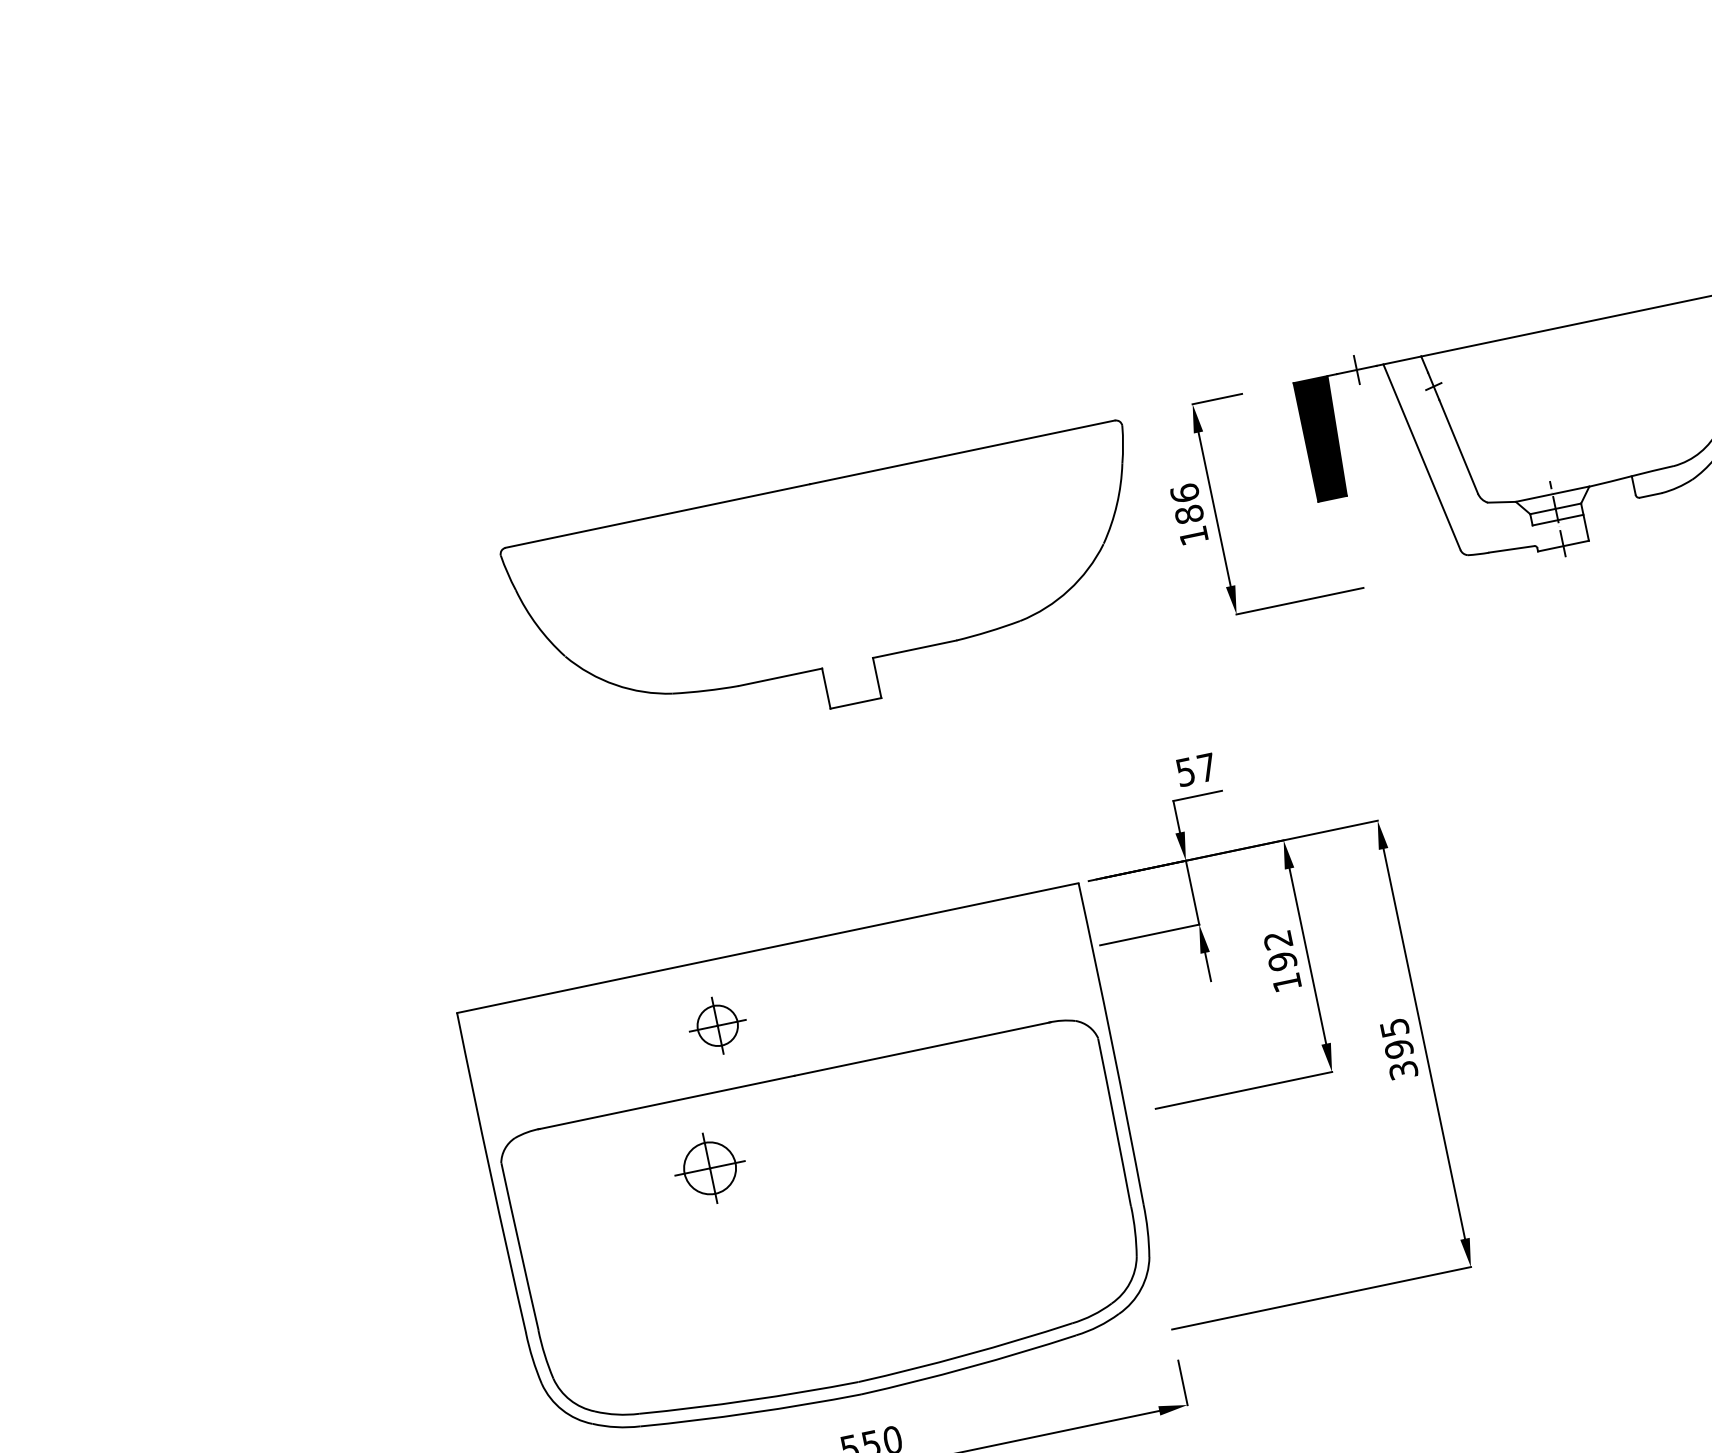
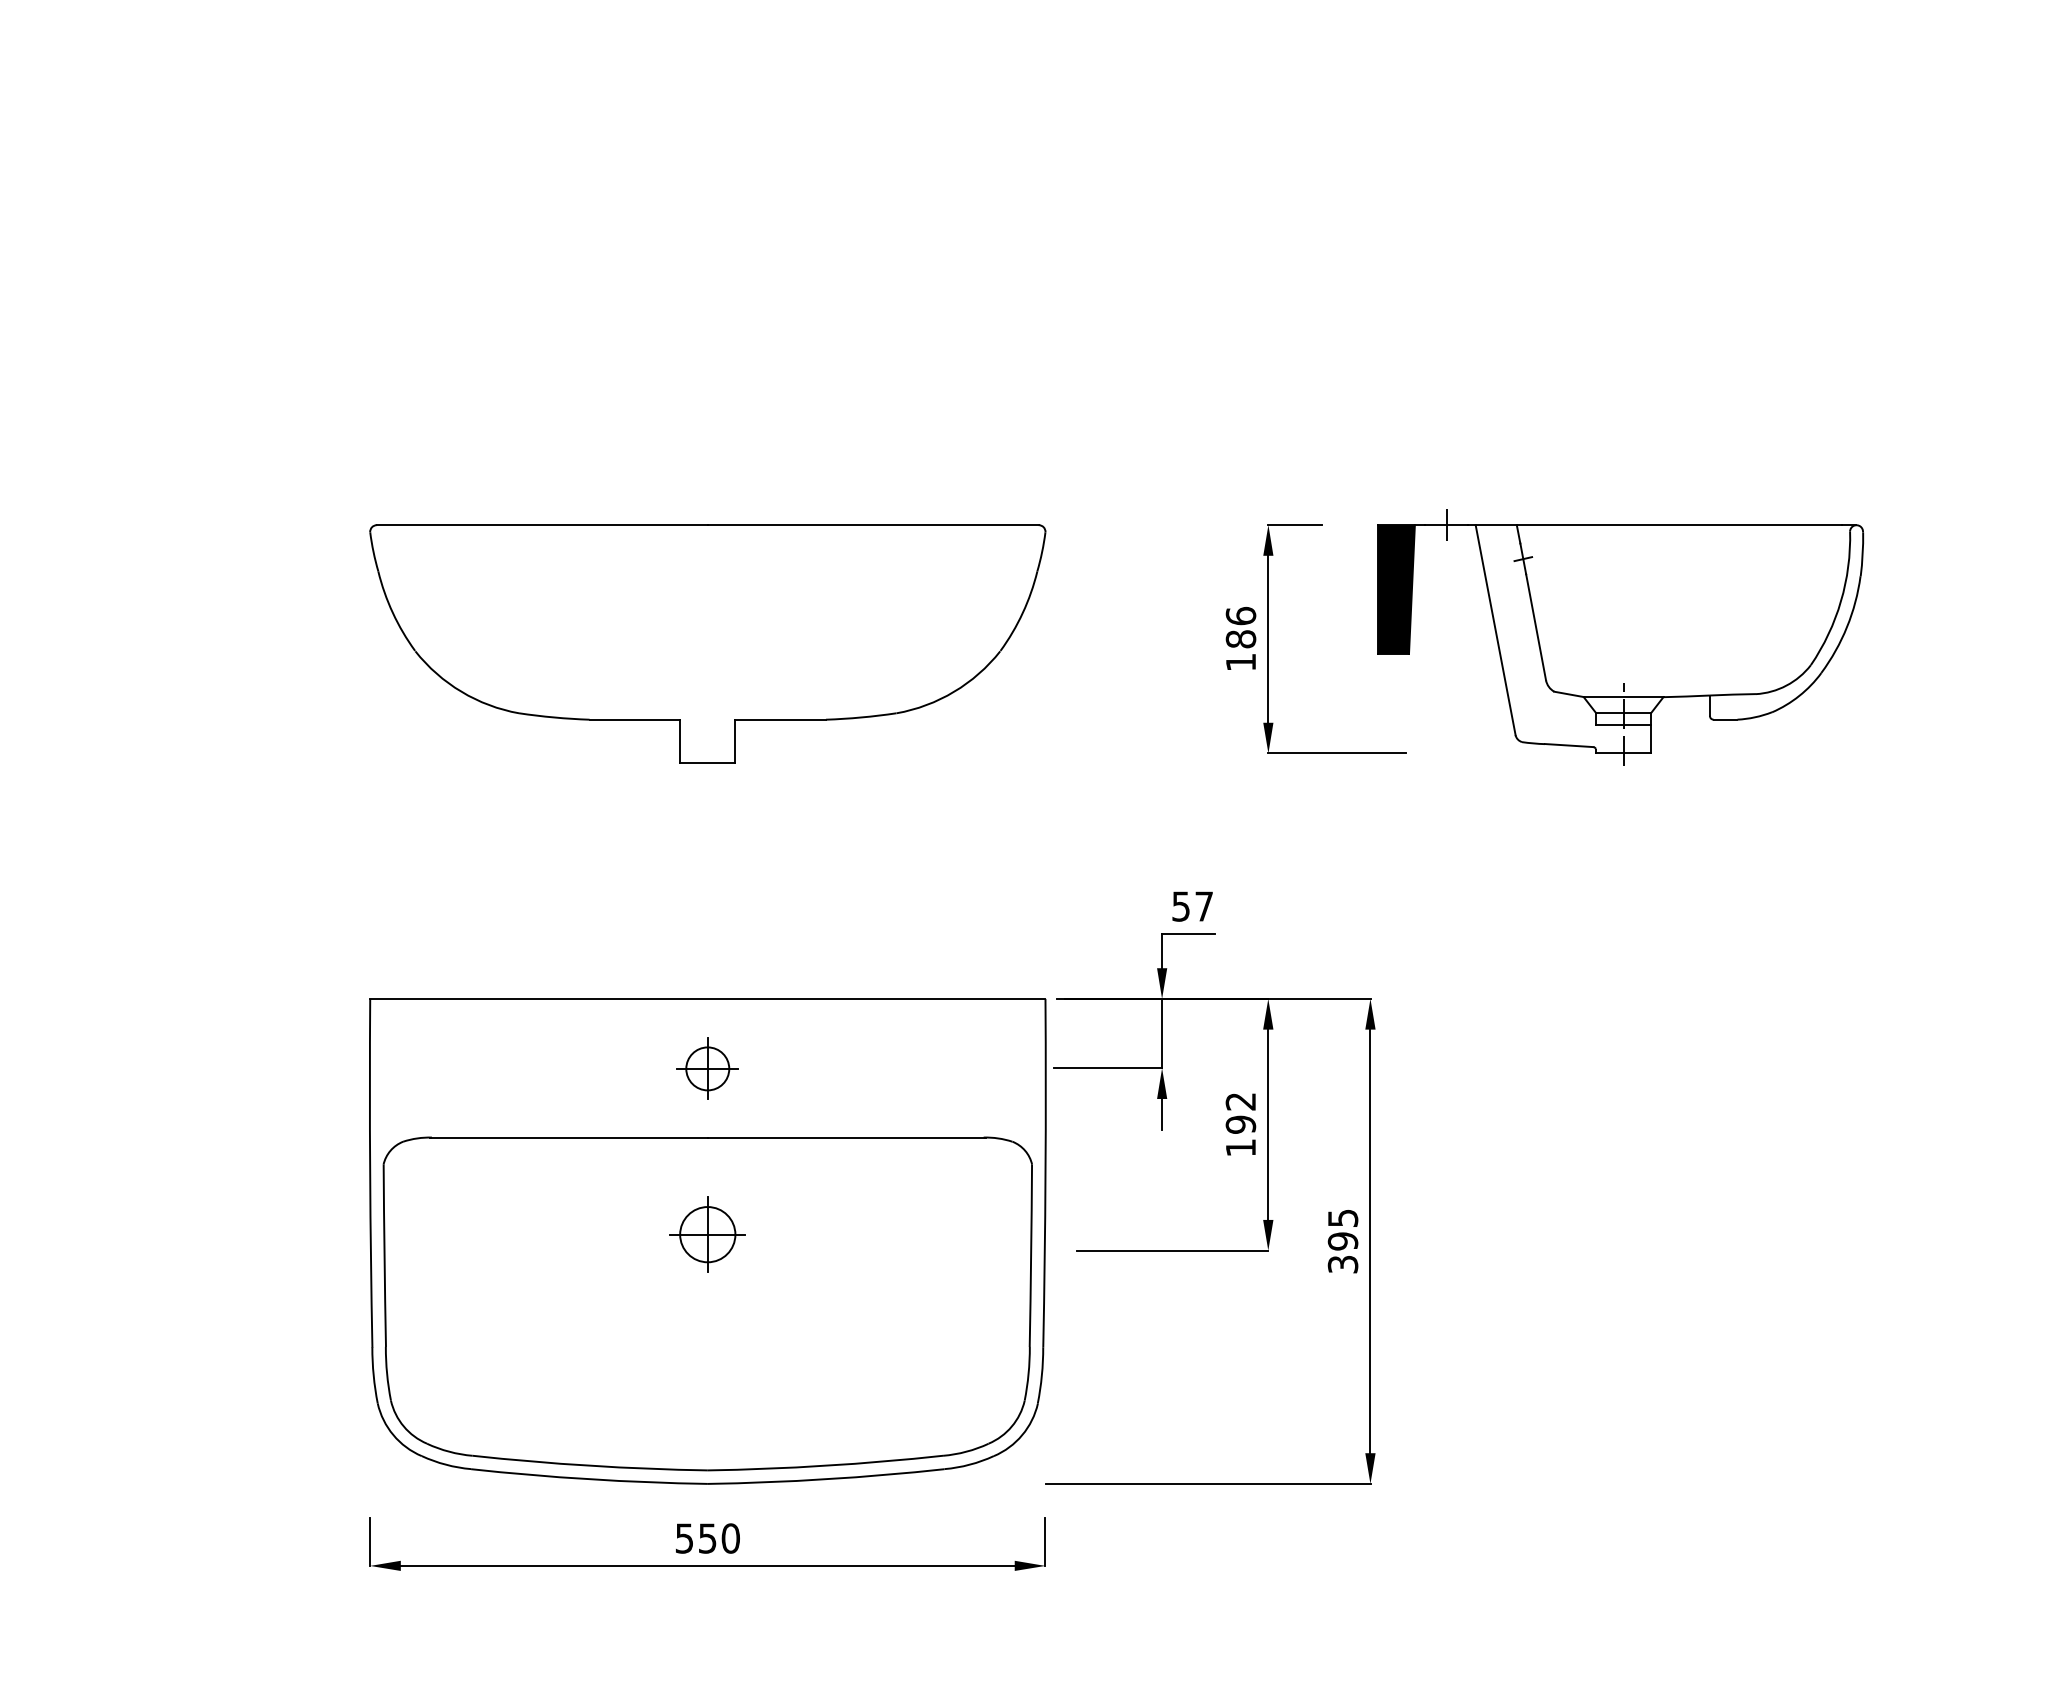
part: (832, 593) -> (707, 643), moved
part: (717, 1025) -> (707, 1068), moved
part: (709, 1168) -> (707, 1234), moved

